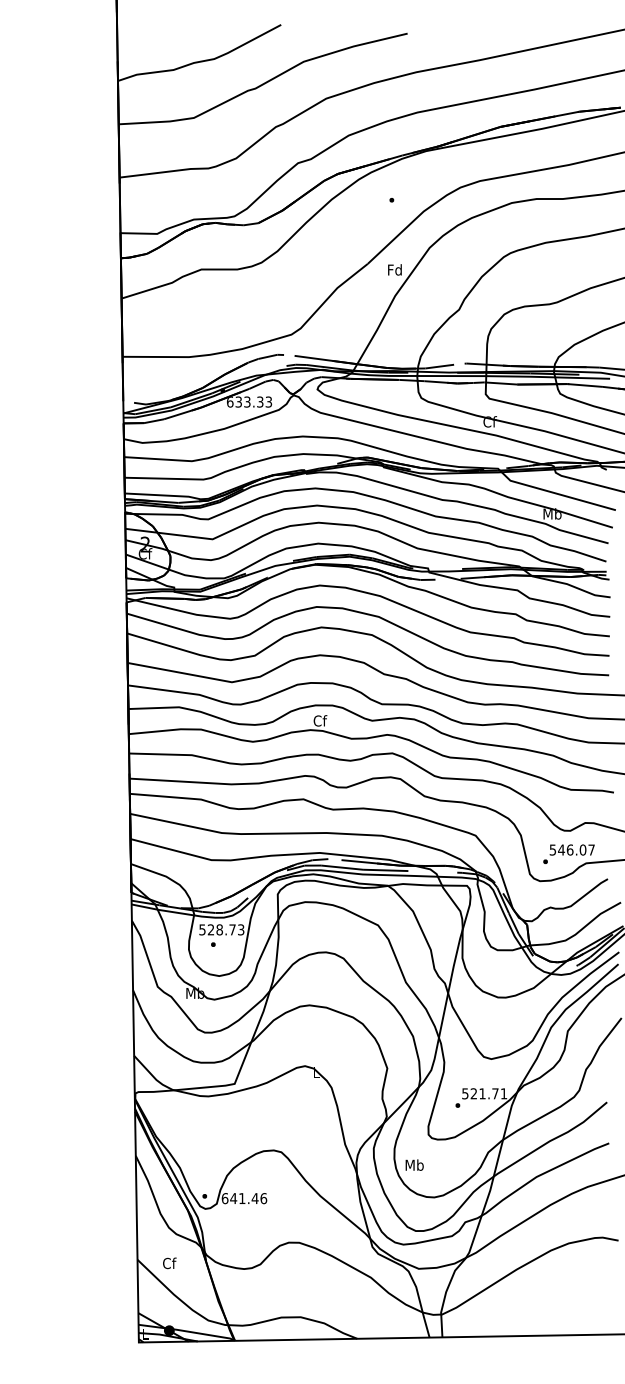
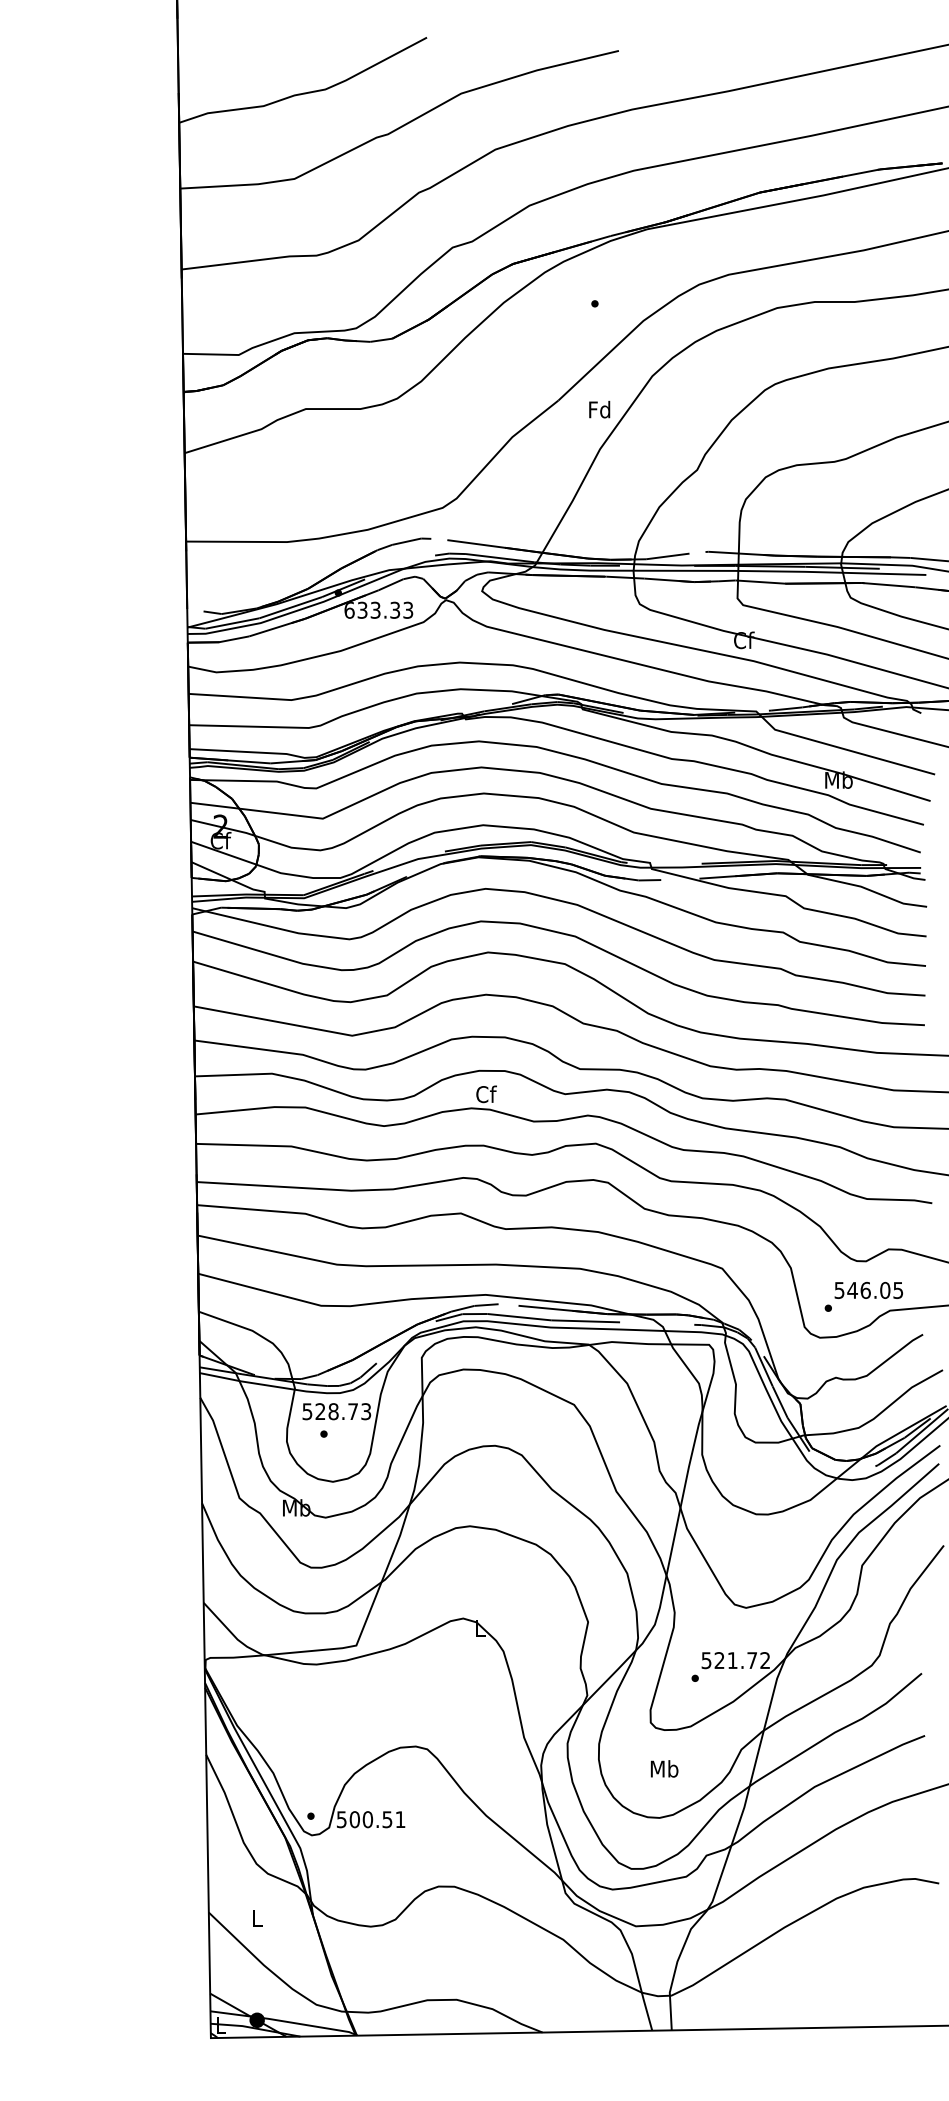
text: (591, 849) -> (898, 1289), 546.07 -> 546.05
text: (503, 1093) -> (764, 1660), 521.71 -> 521.72
text: (414, 1164) -> (664, 1767), moved
text: (244, 1198) -> (371, 1819), 641.46 -> 500.51
text: (169, 1263) -> (257, 1918), Cf -> L

